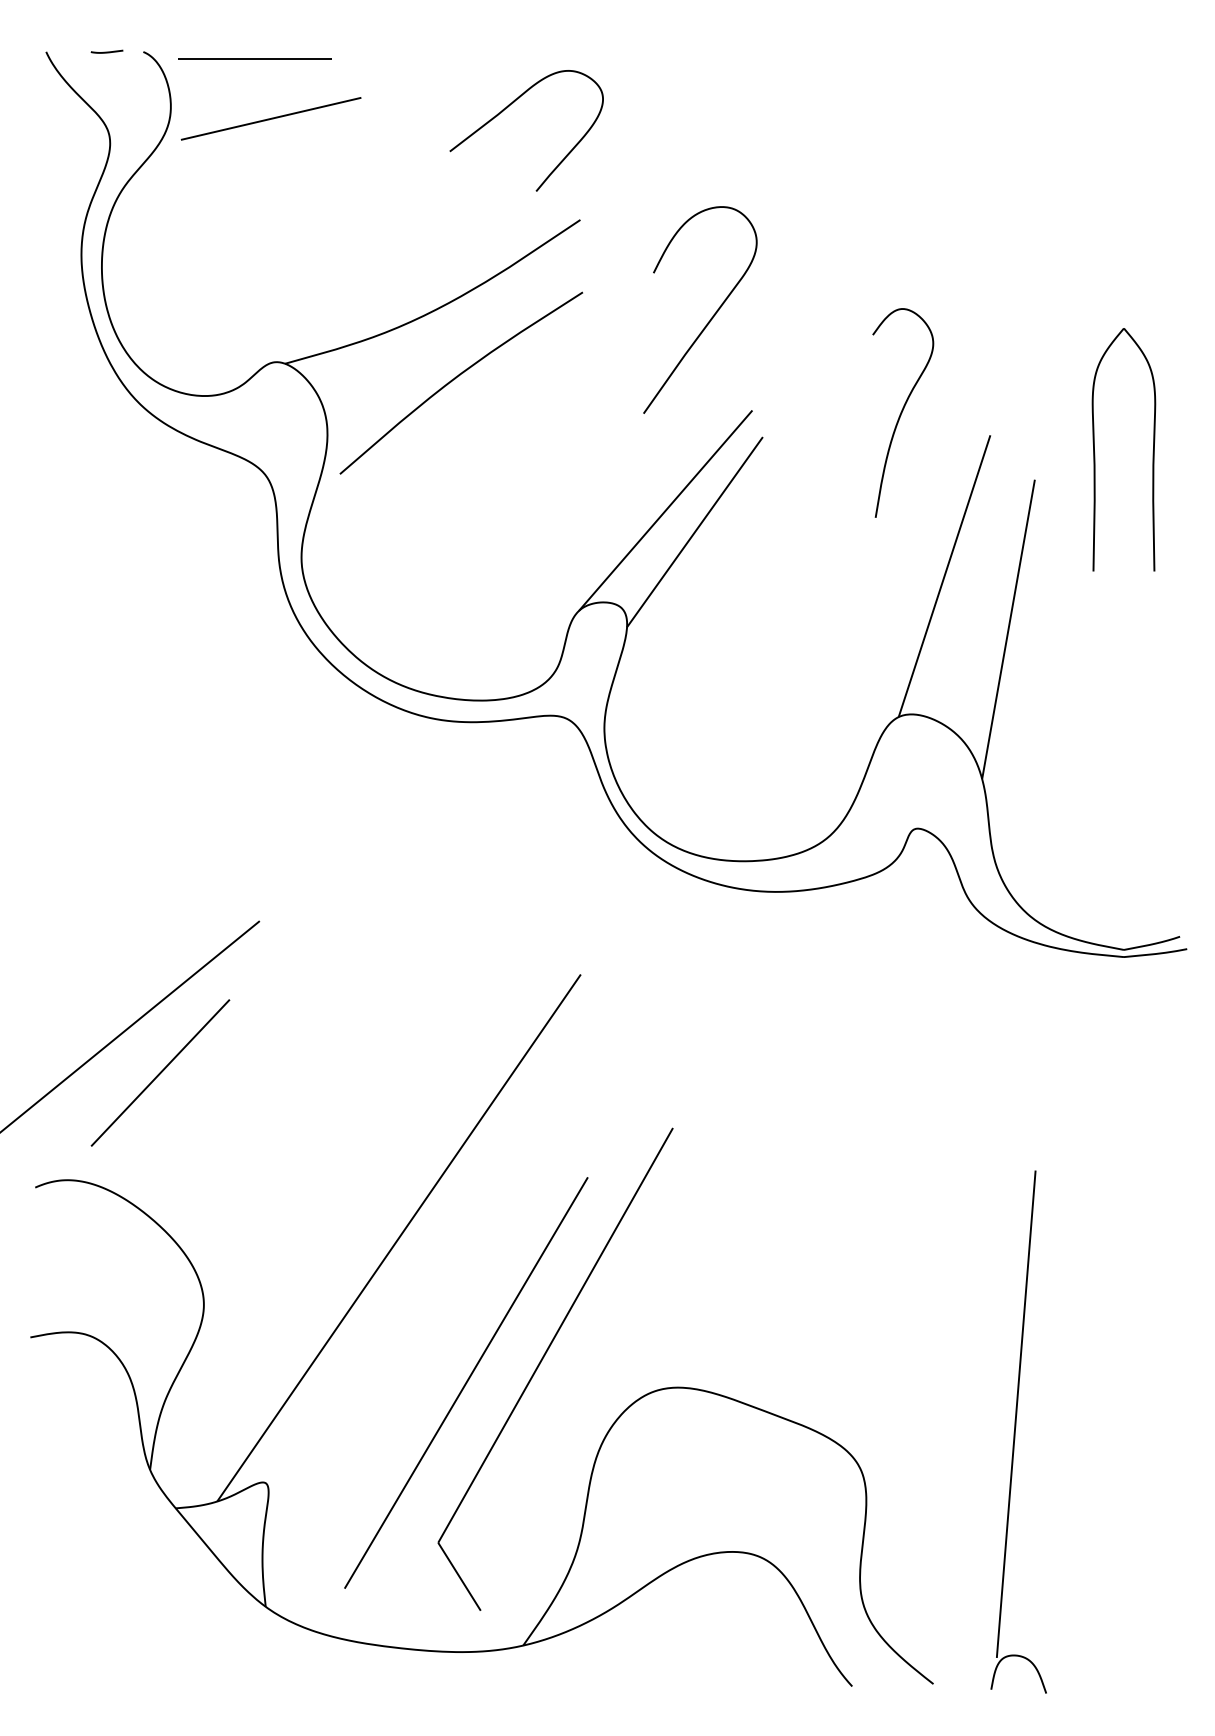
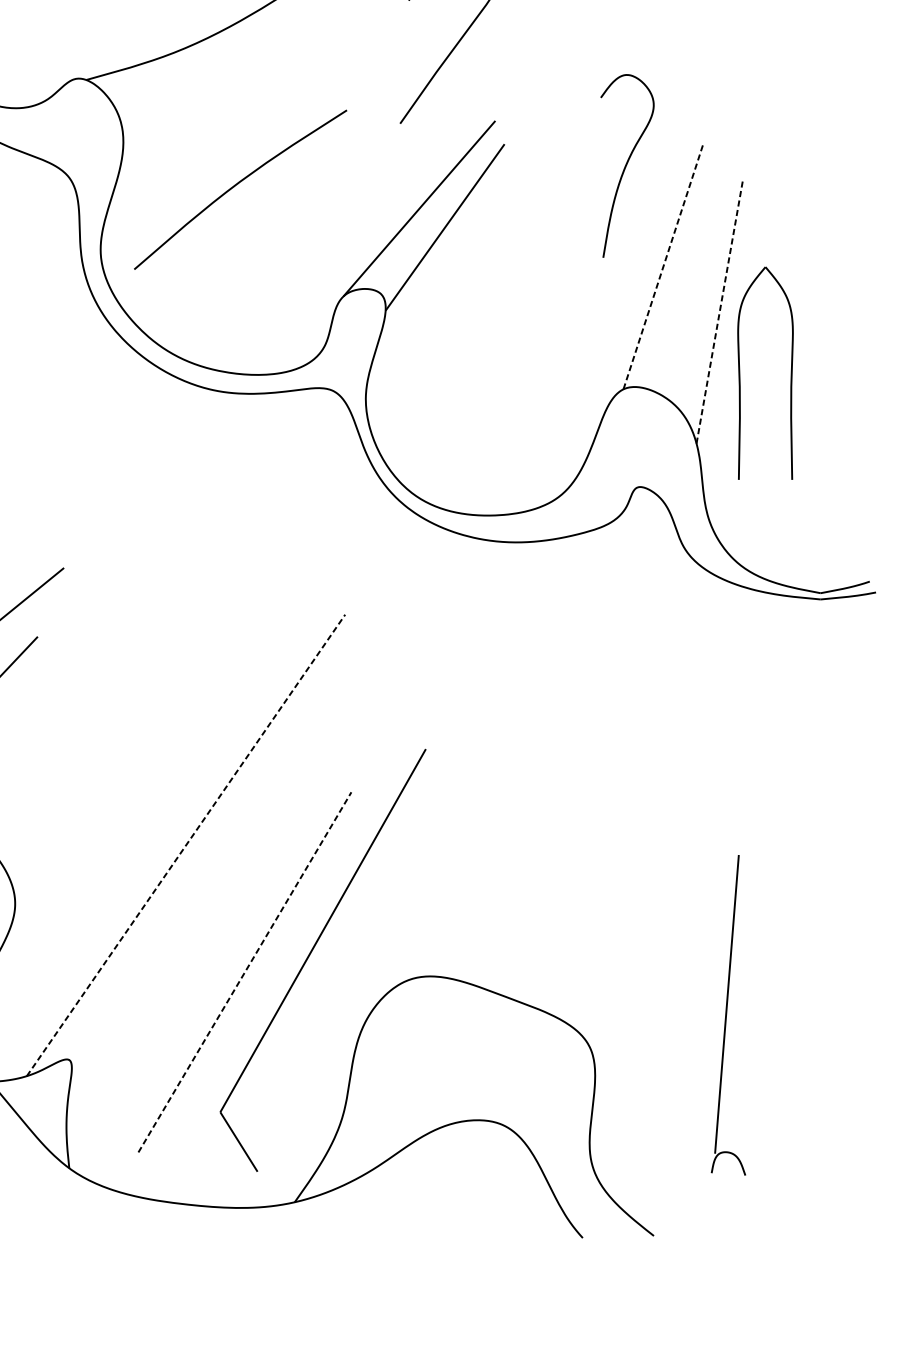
curve: (459, 376) -> (238, 183), moved
curve: (902, 412) -> (626, 165), moved
part: (1095, 453) -> (740, 376), moved
line: (944, 575) -> (663, 265), solid -> dashed
line: (1008, 629) -> (719, 312), solid -> dashed
line: (399, 1237) -> (186, 844), solid -> dashed
line: (466, 1383) -> (245, 972), solid -> dashed
part: (1018, 1431) -> (728, 1014), size x0.7

